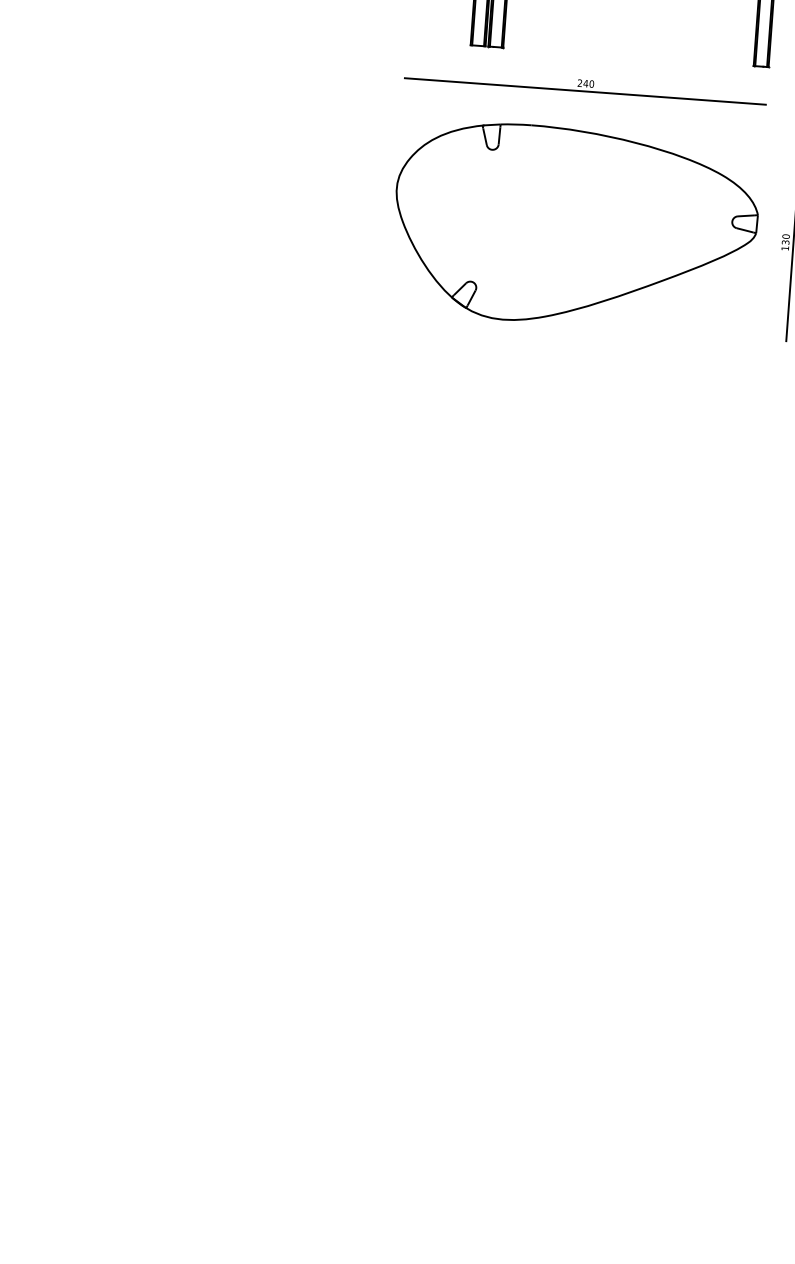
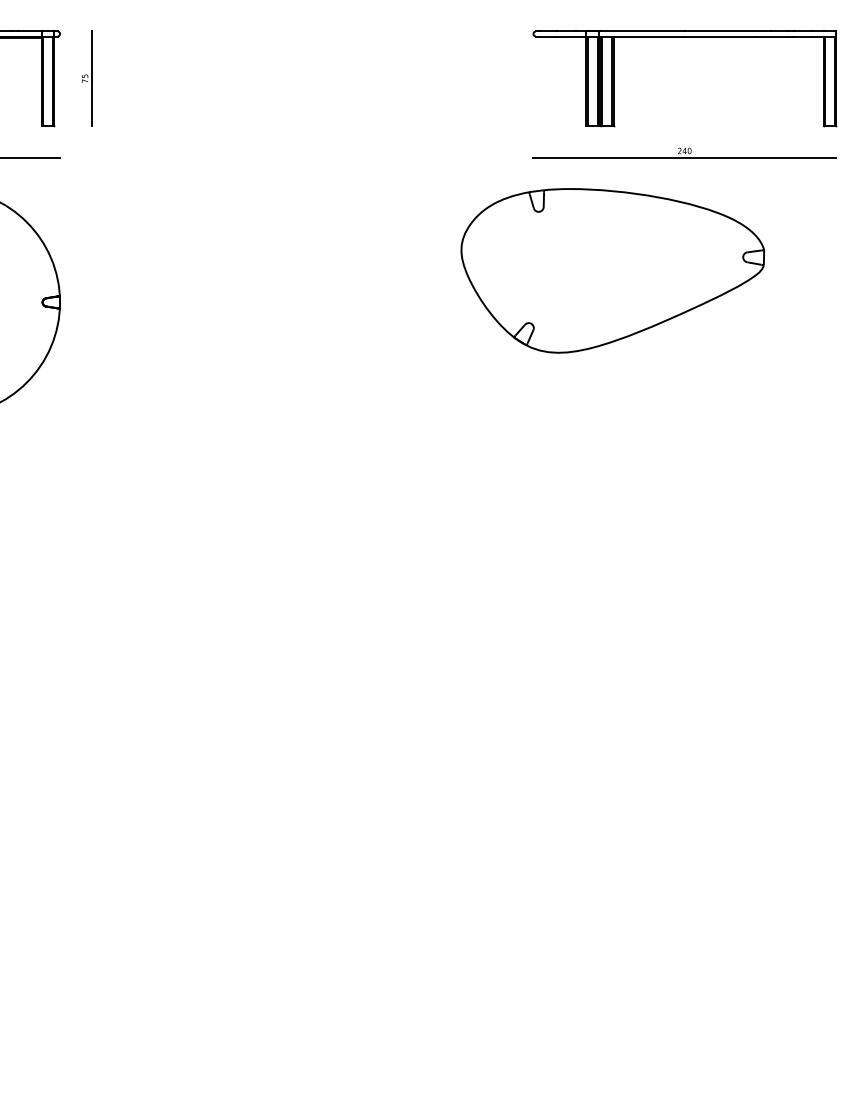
part: (575, 226) -> (612, 270), moved

